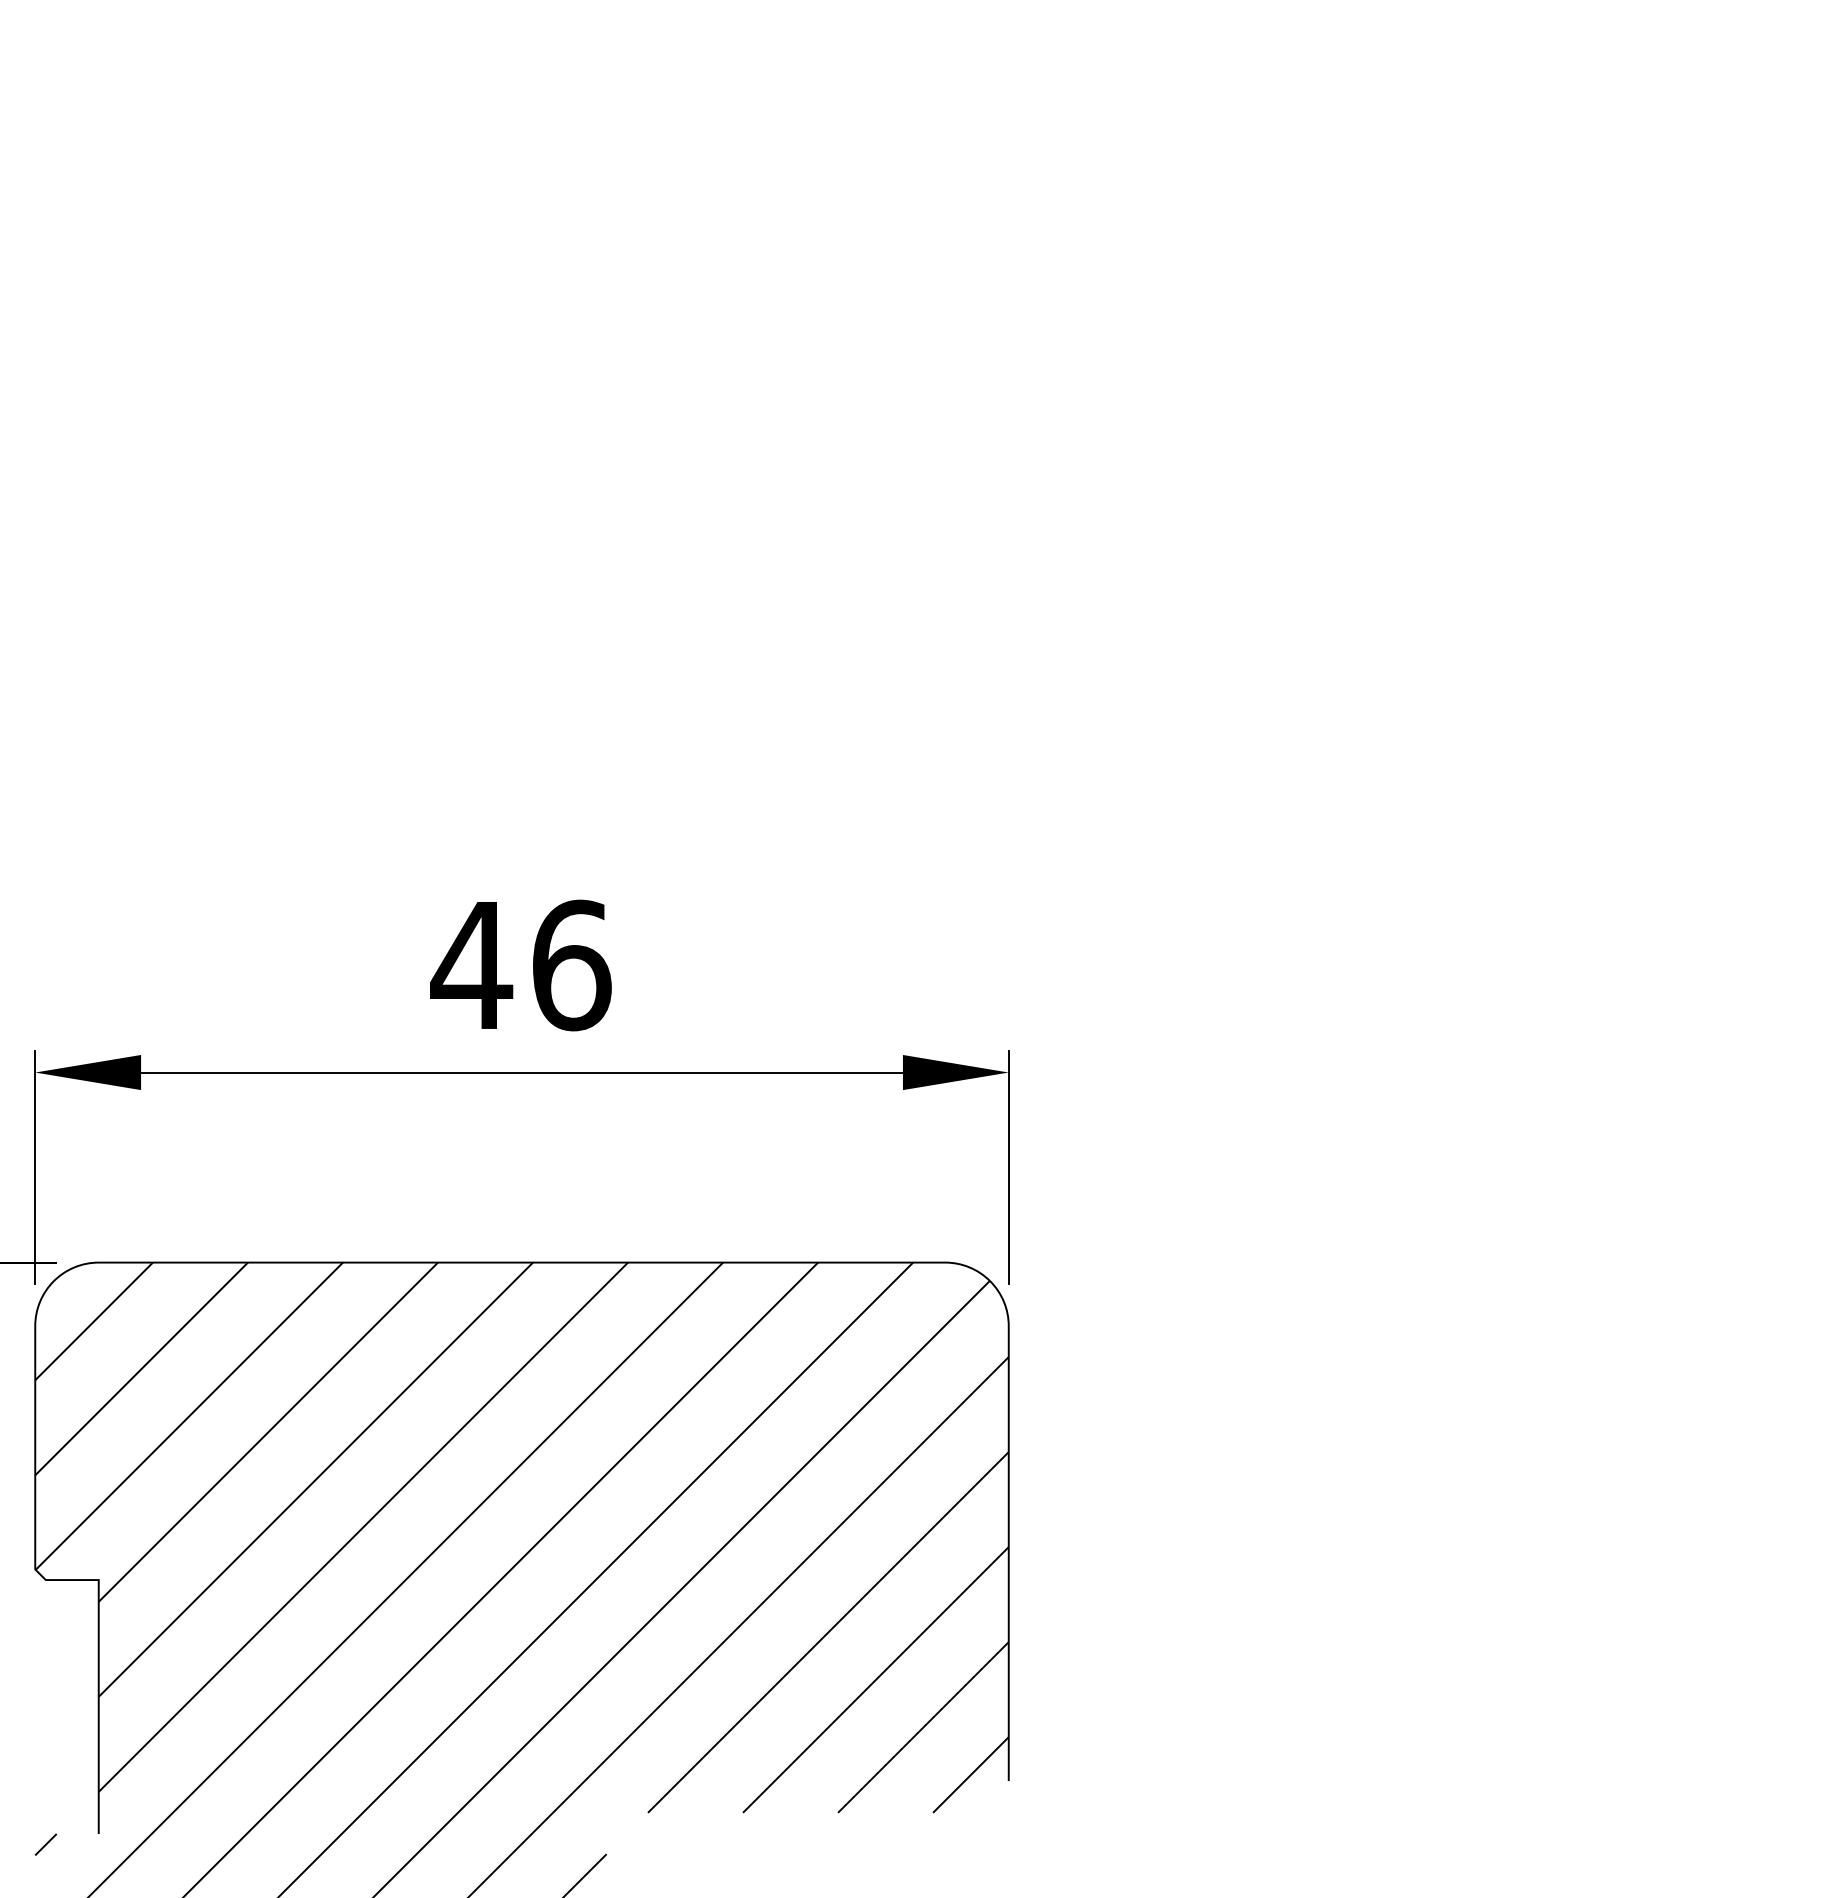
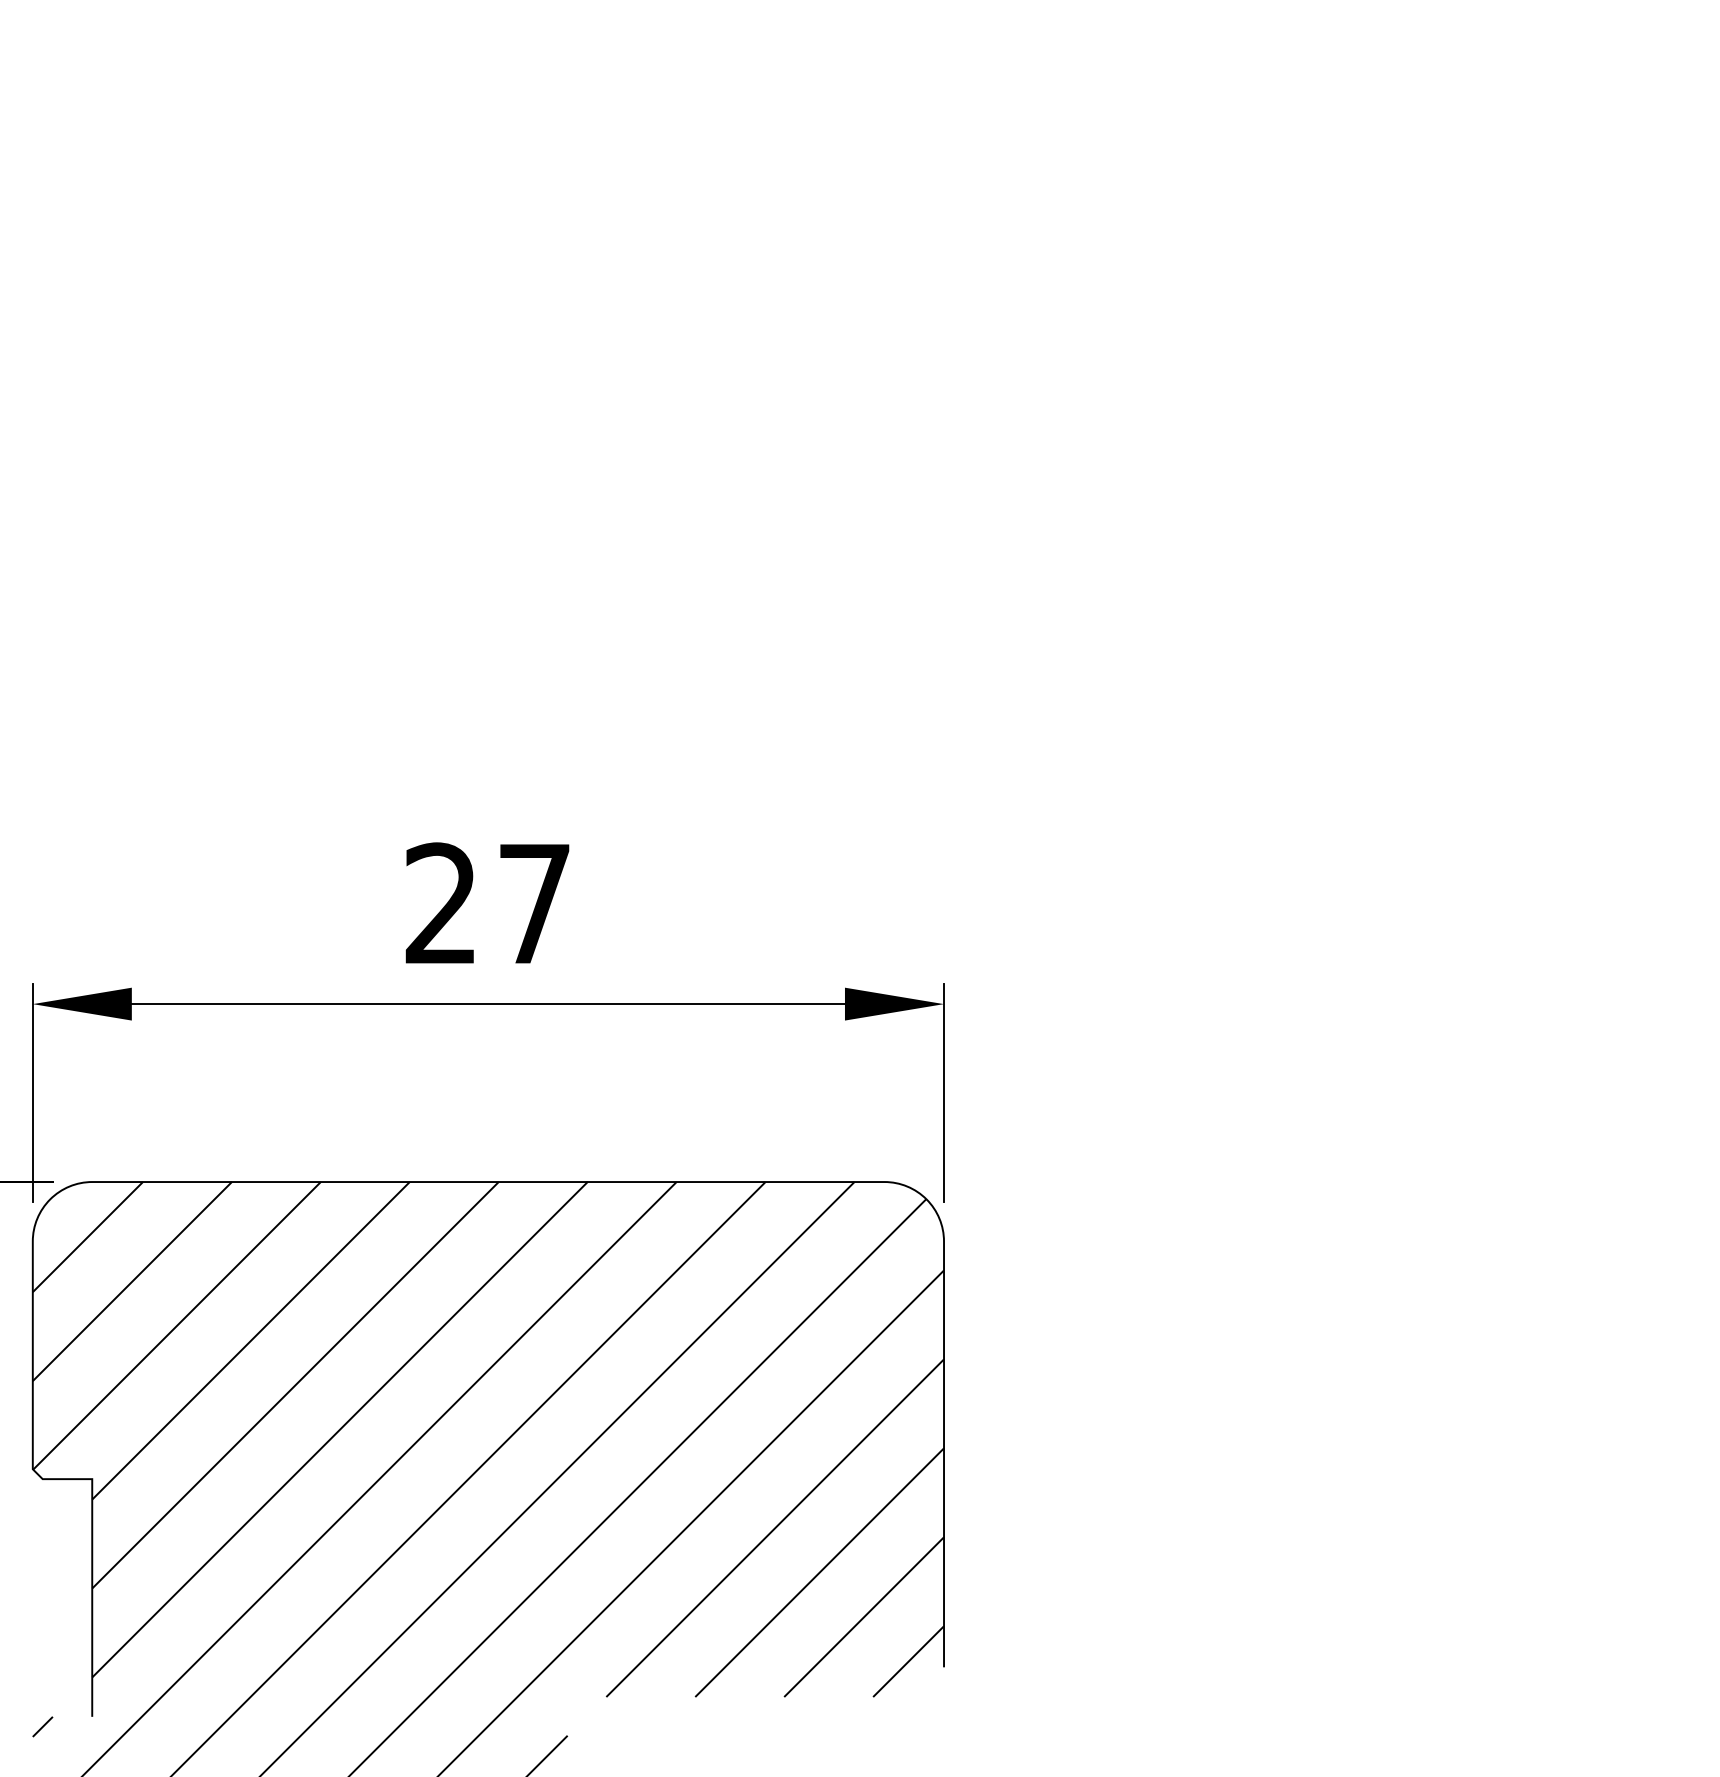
text: (520, 965) -> (487, 903), 46 -> 27

